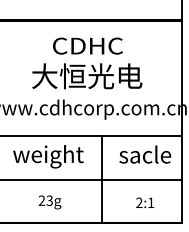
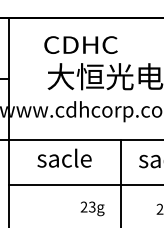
text: (87, 45) -> (80, 44), moved
text: (48, 156) -> (64, 160), weight -> sacle
text: (49, 202) -> (92, 208), moved

